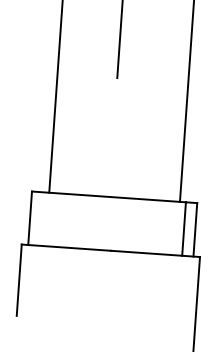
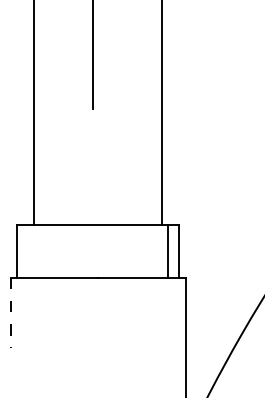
line: (18, 280) -> (10, 312), solid -> dashed

